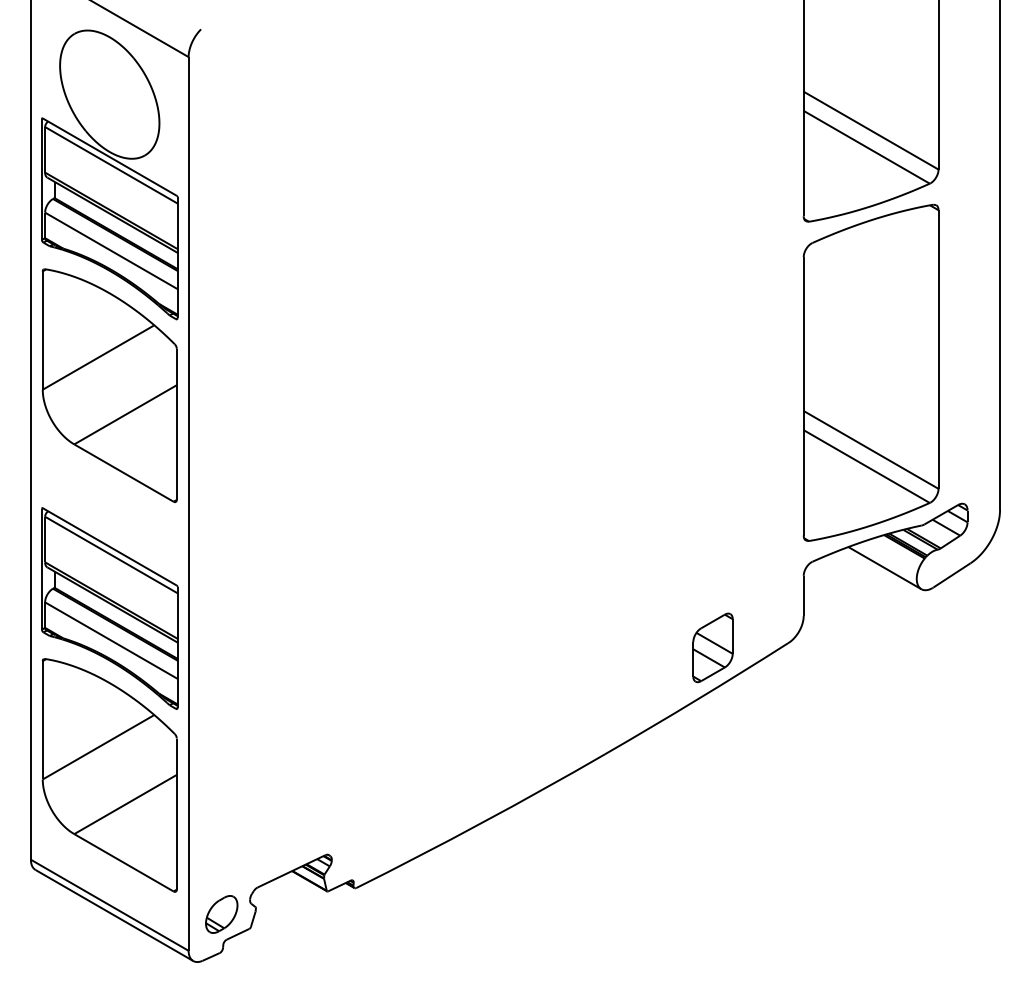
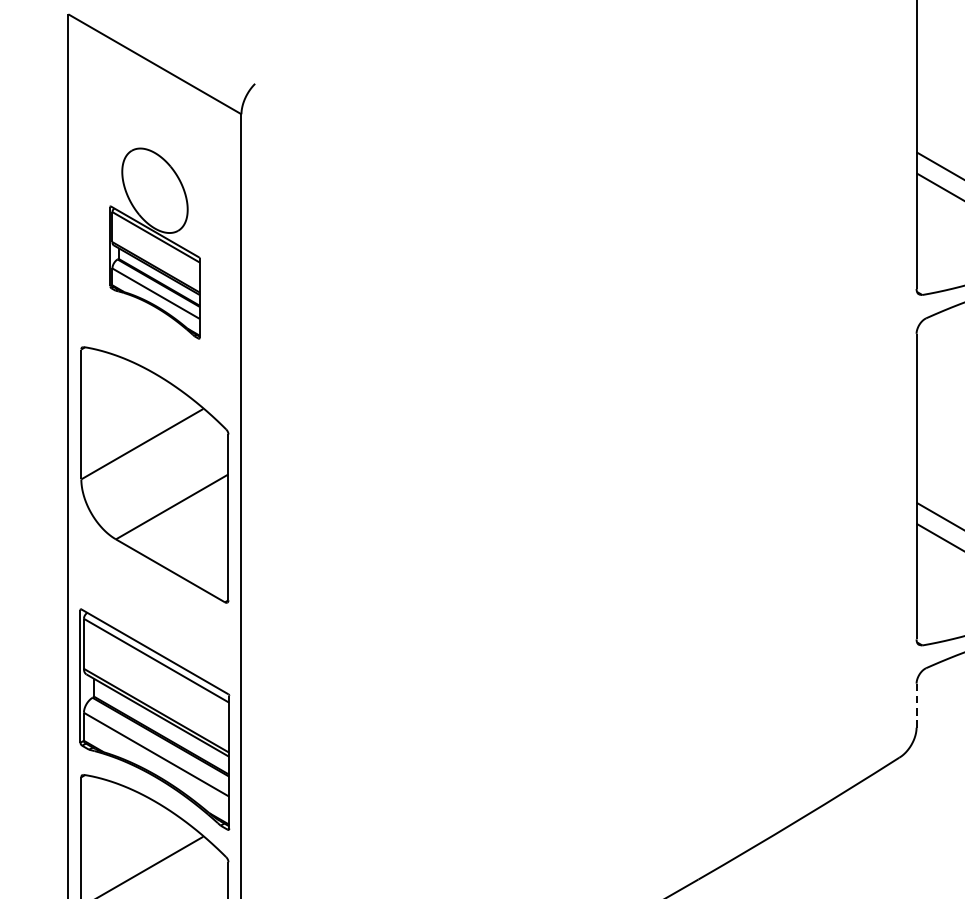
part: (109, 174) -> (154, 243), size x0.6
line: (803, 596) -> (916, 706), solid -> dashed
part: (712, 647) -> (816, 762), removed

